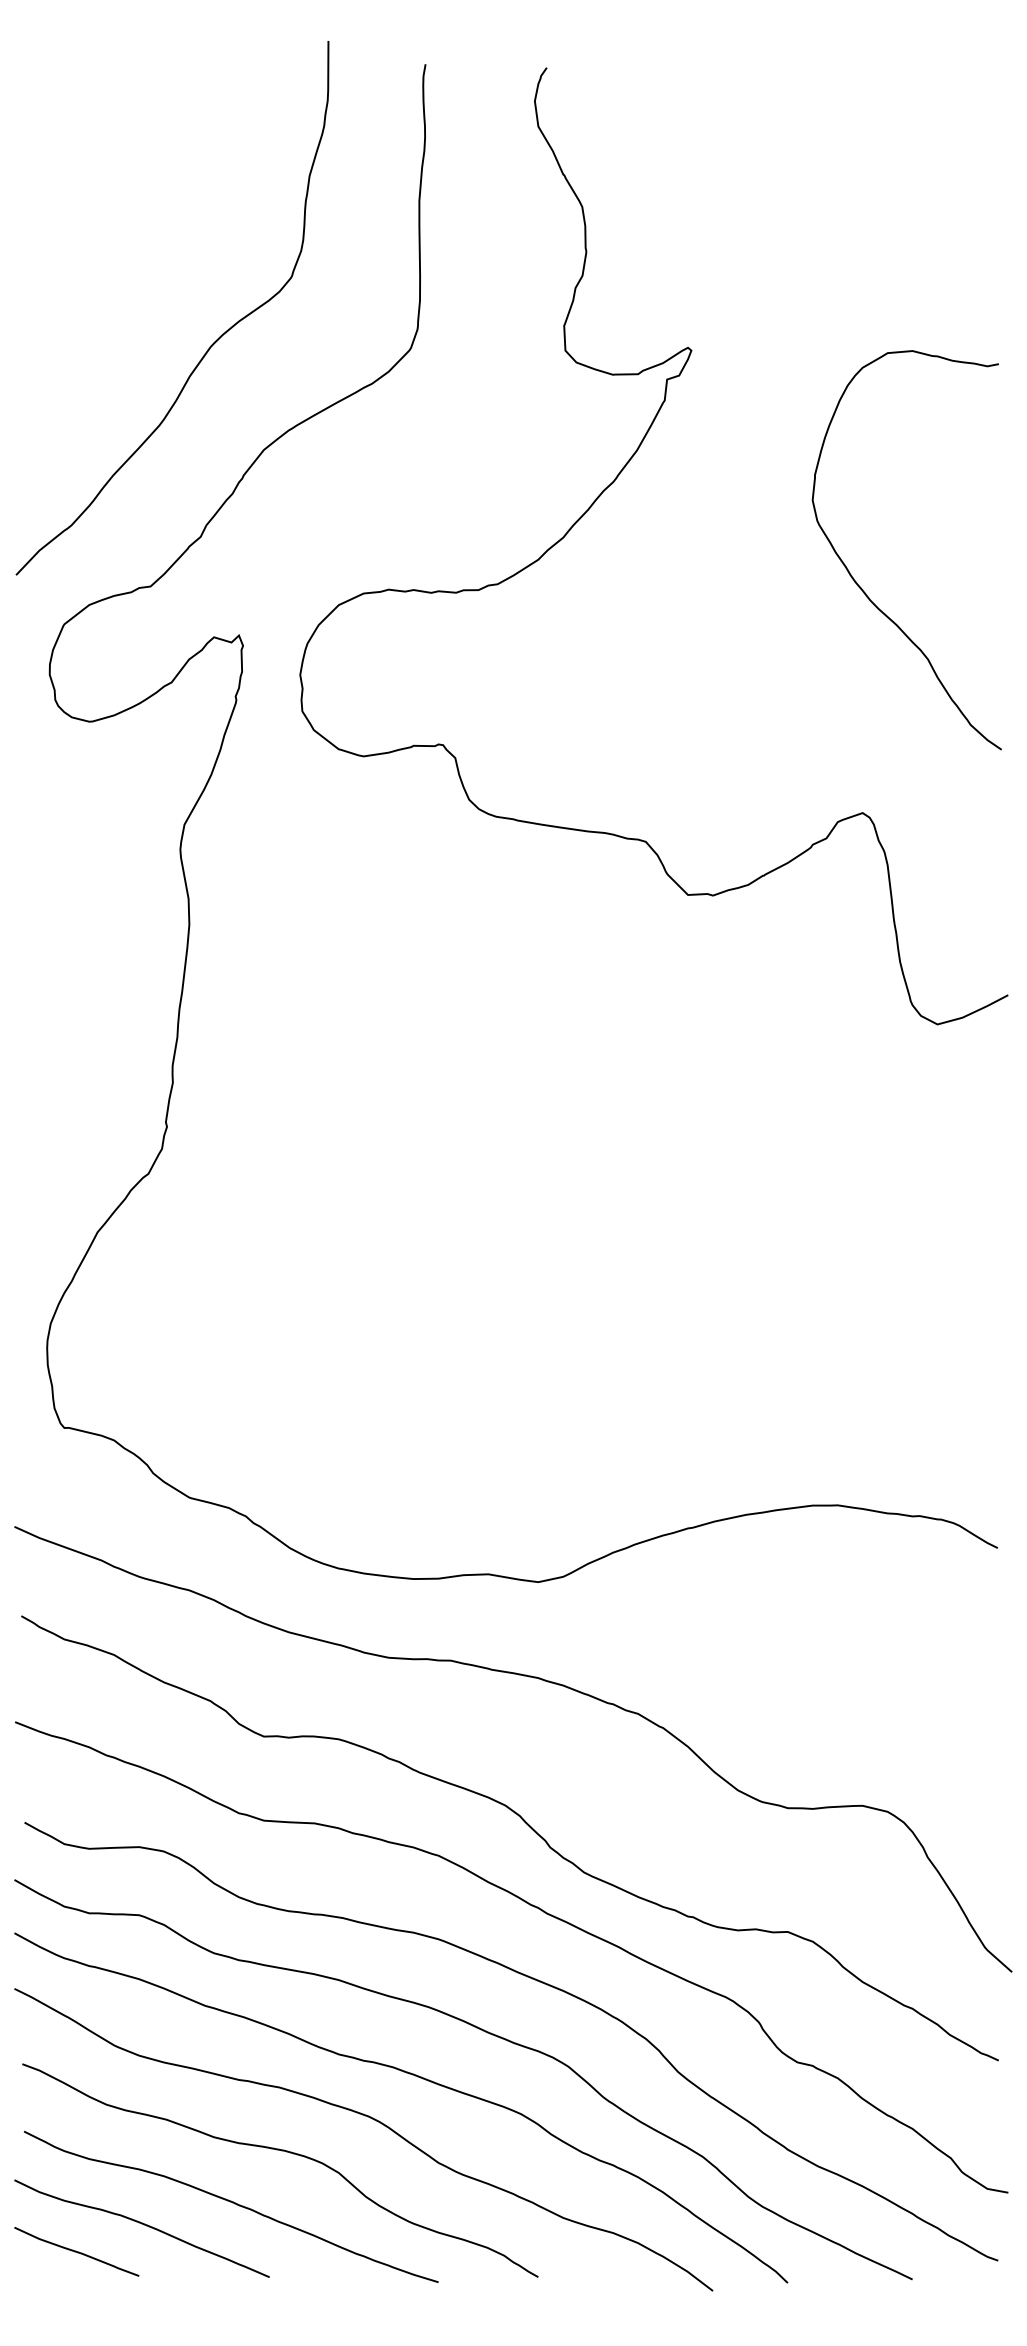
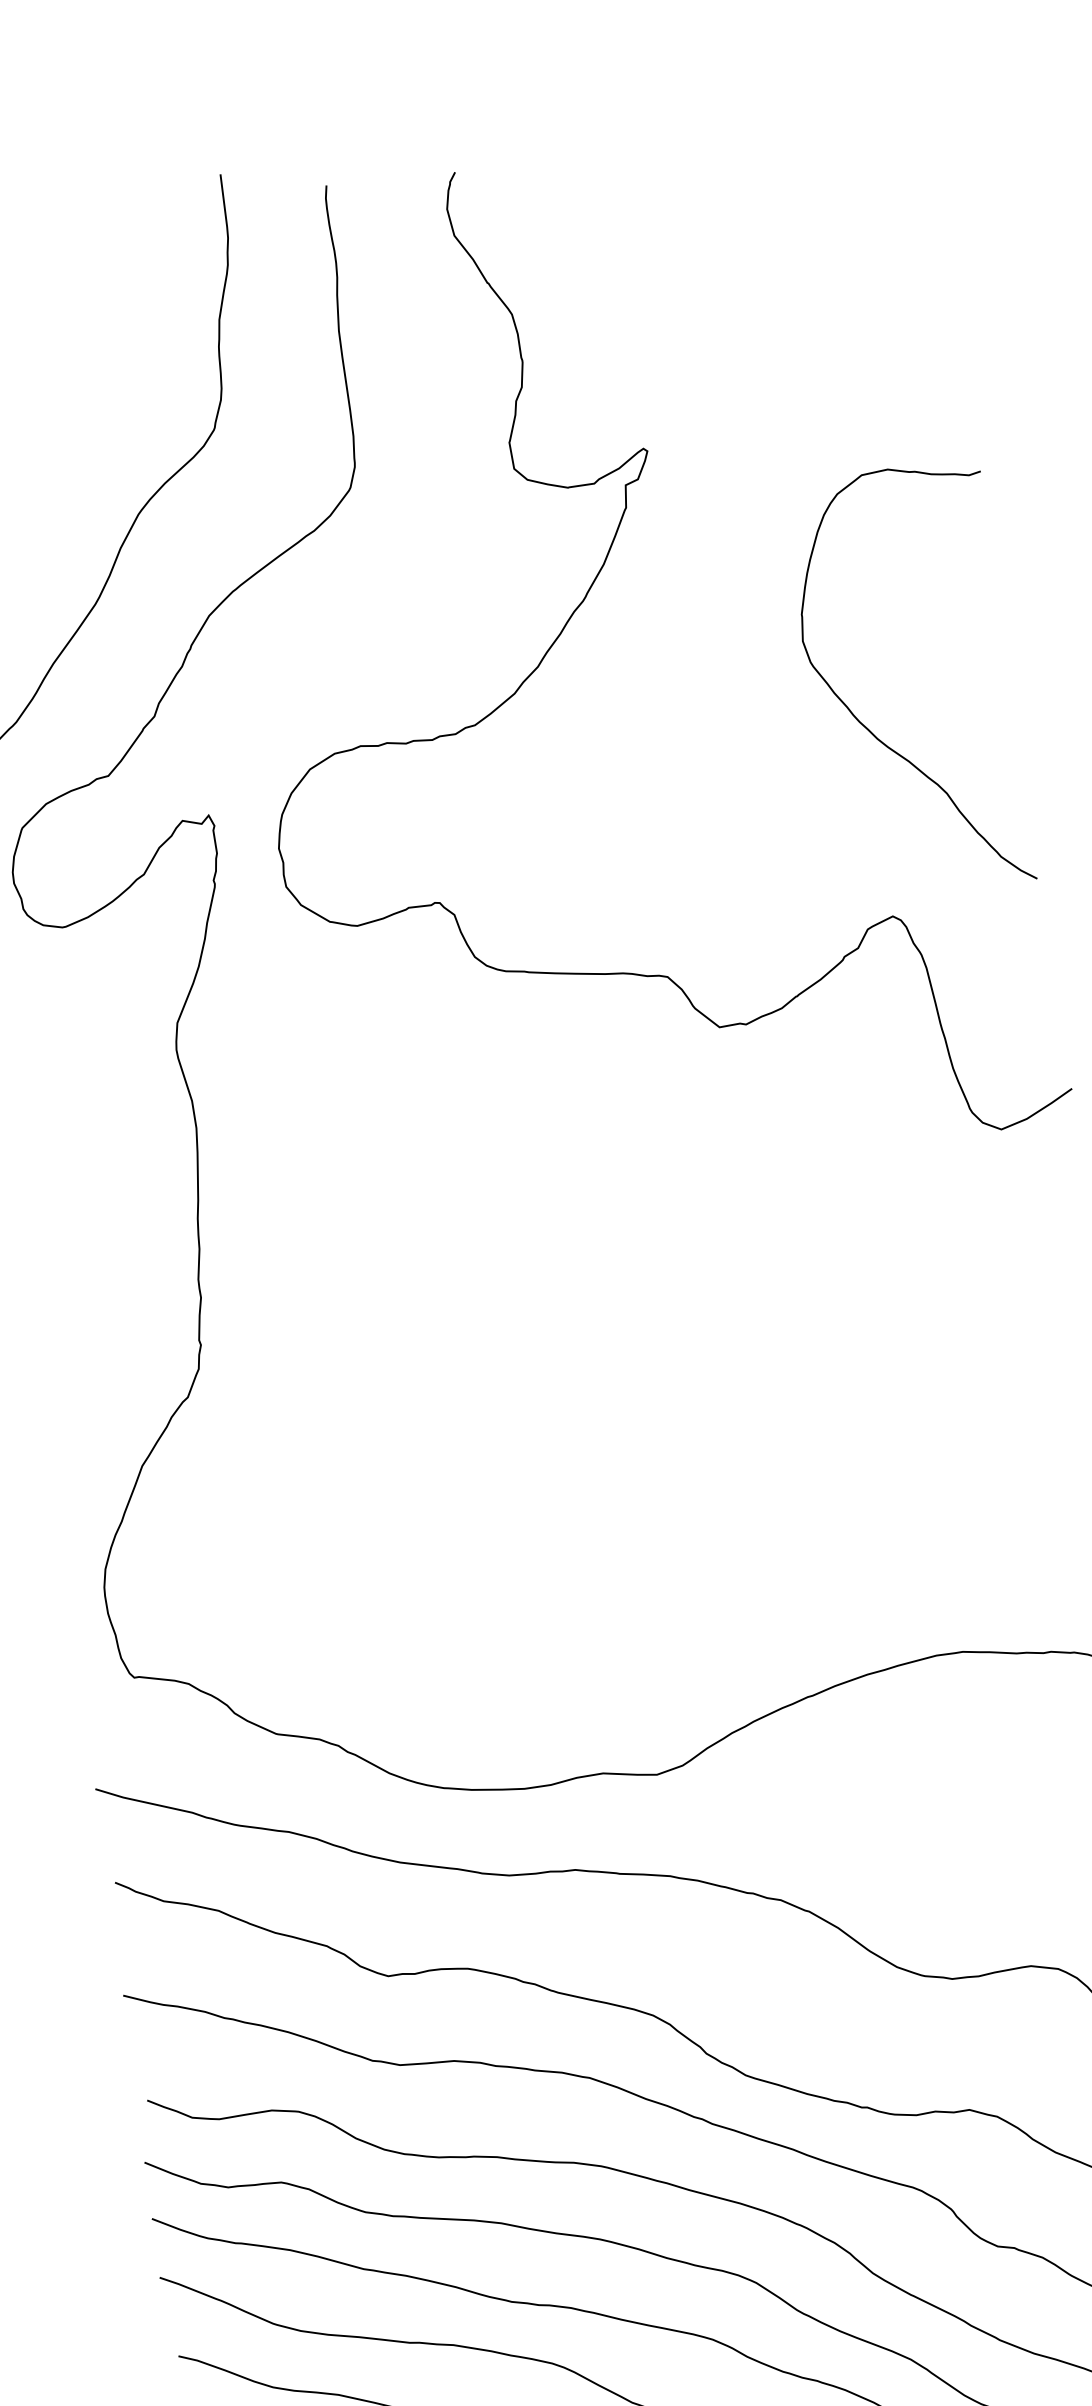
curve: (862, 588) -> (867, 727), moved

